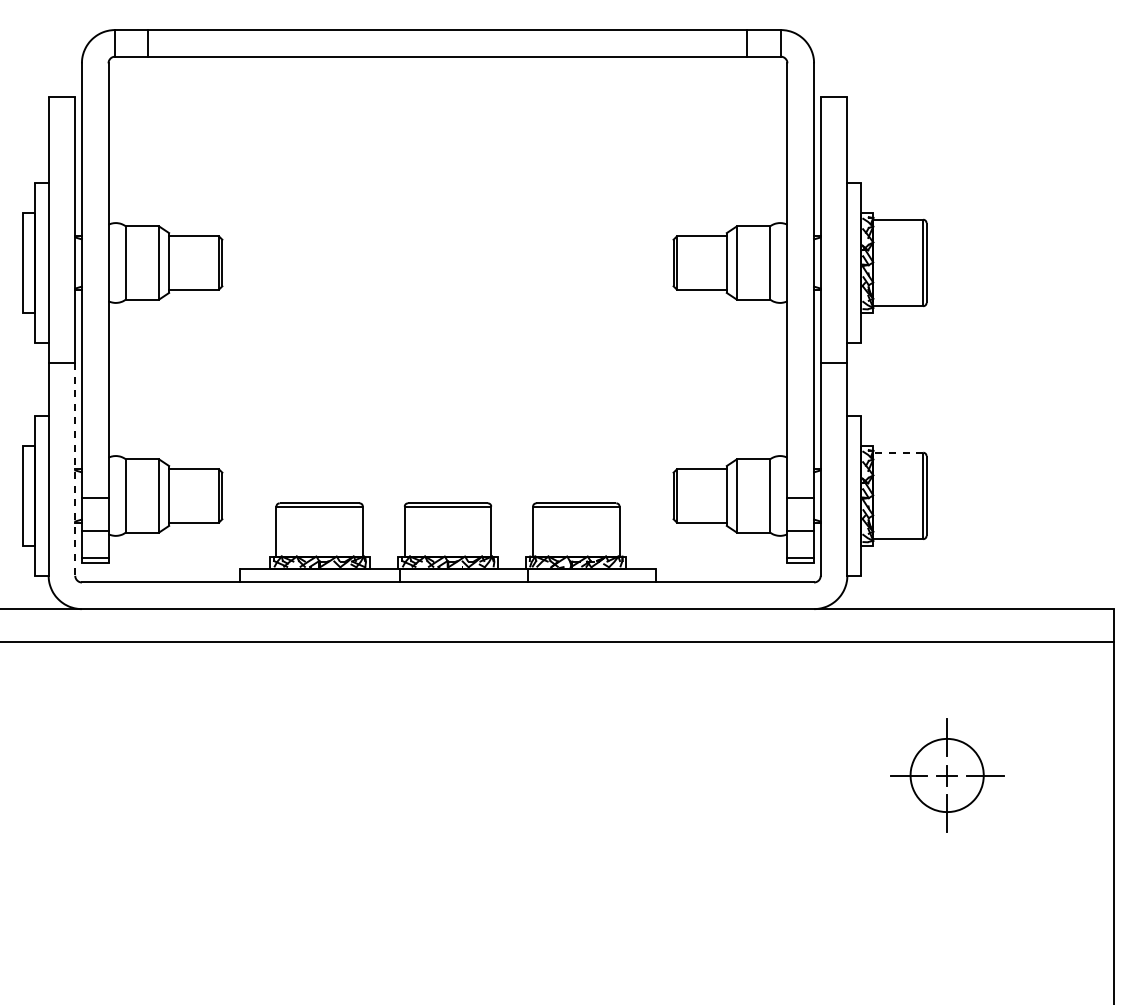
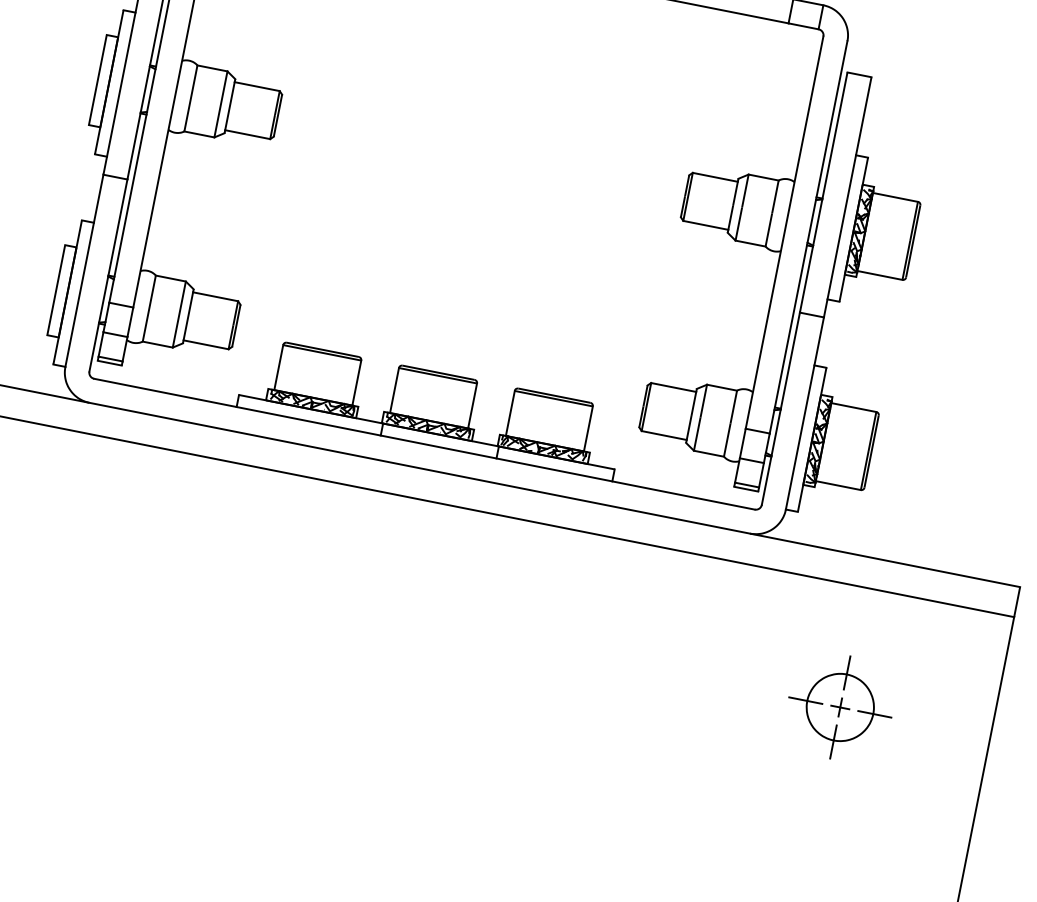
line: (898, 452) -> (854, 407), dashed -> solid
line: (75, 469) -> (108, 275), dashed -> solid

